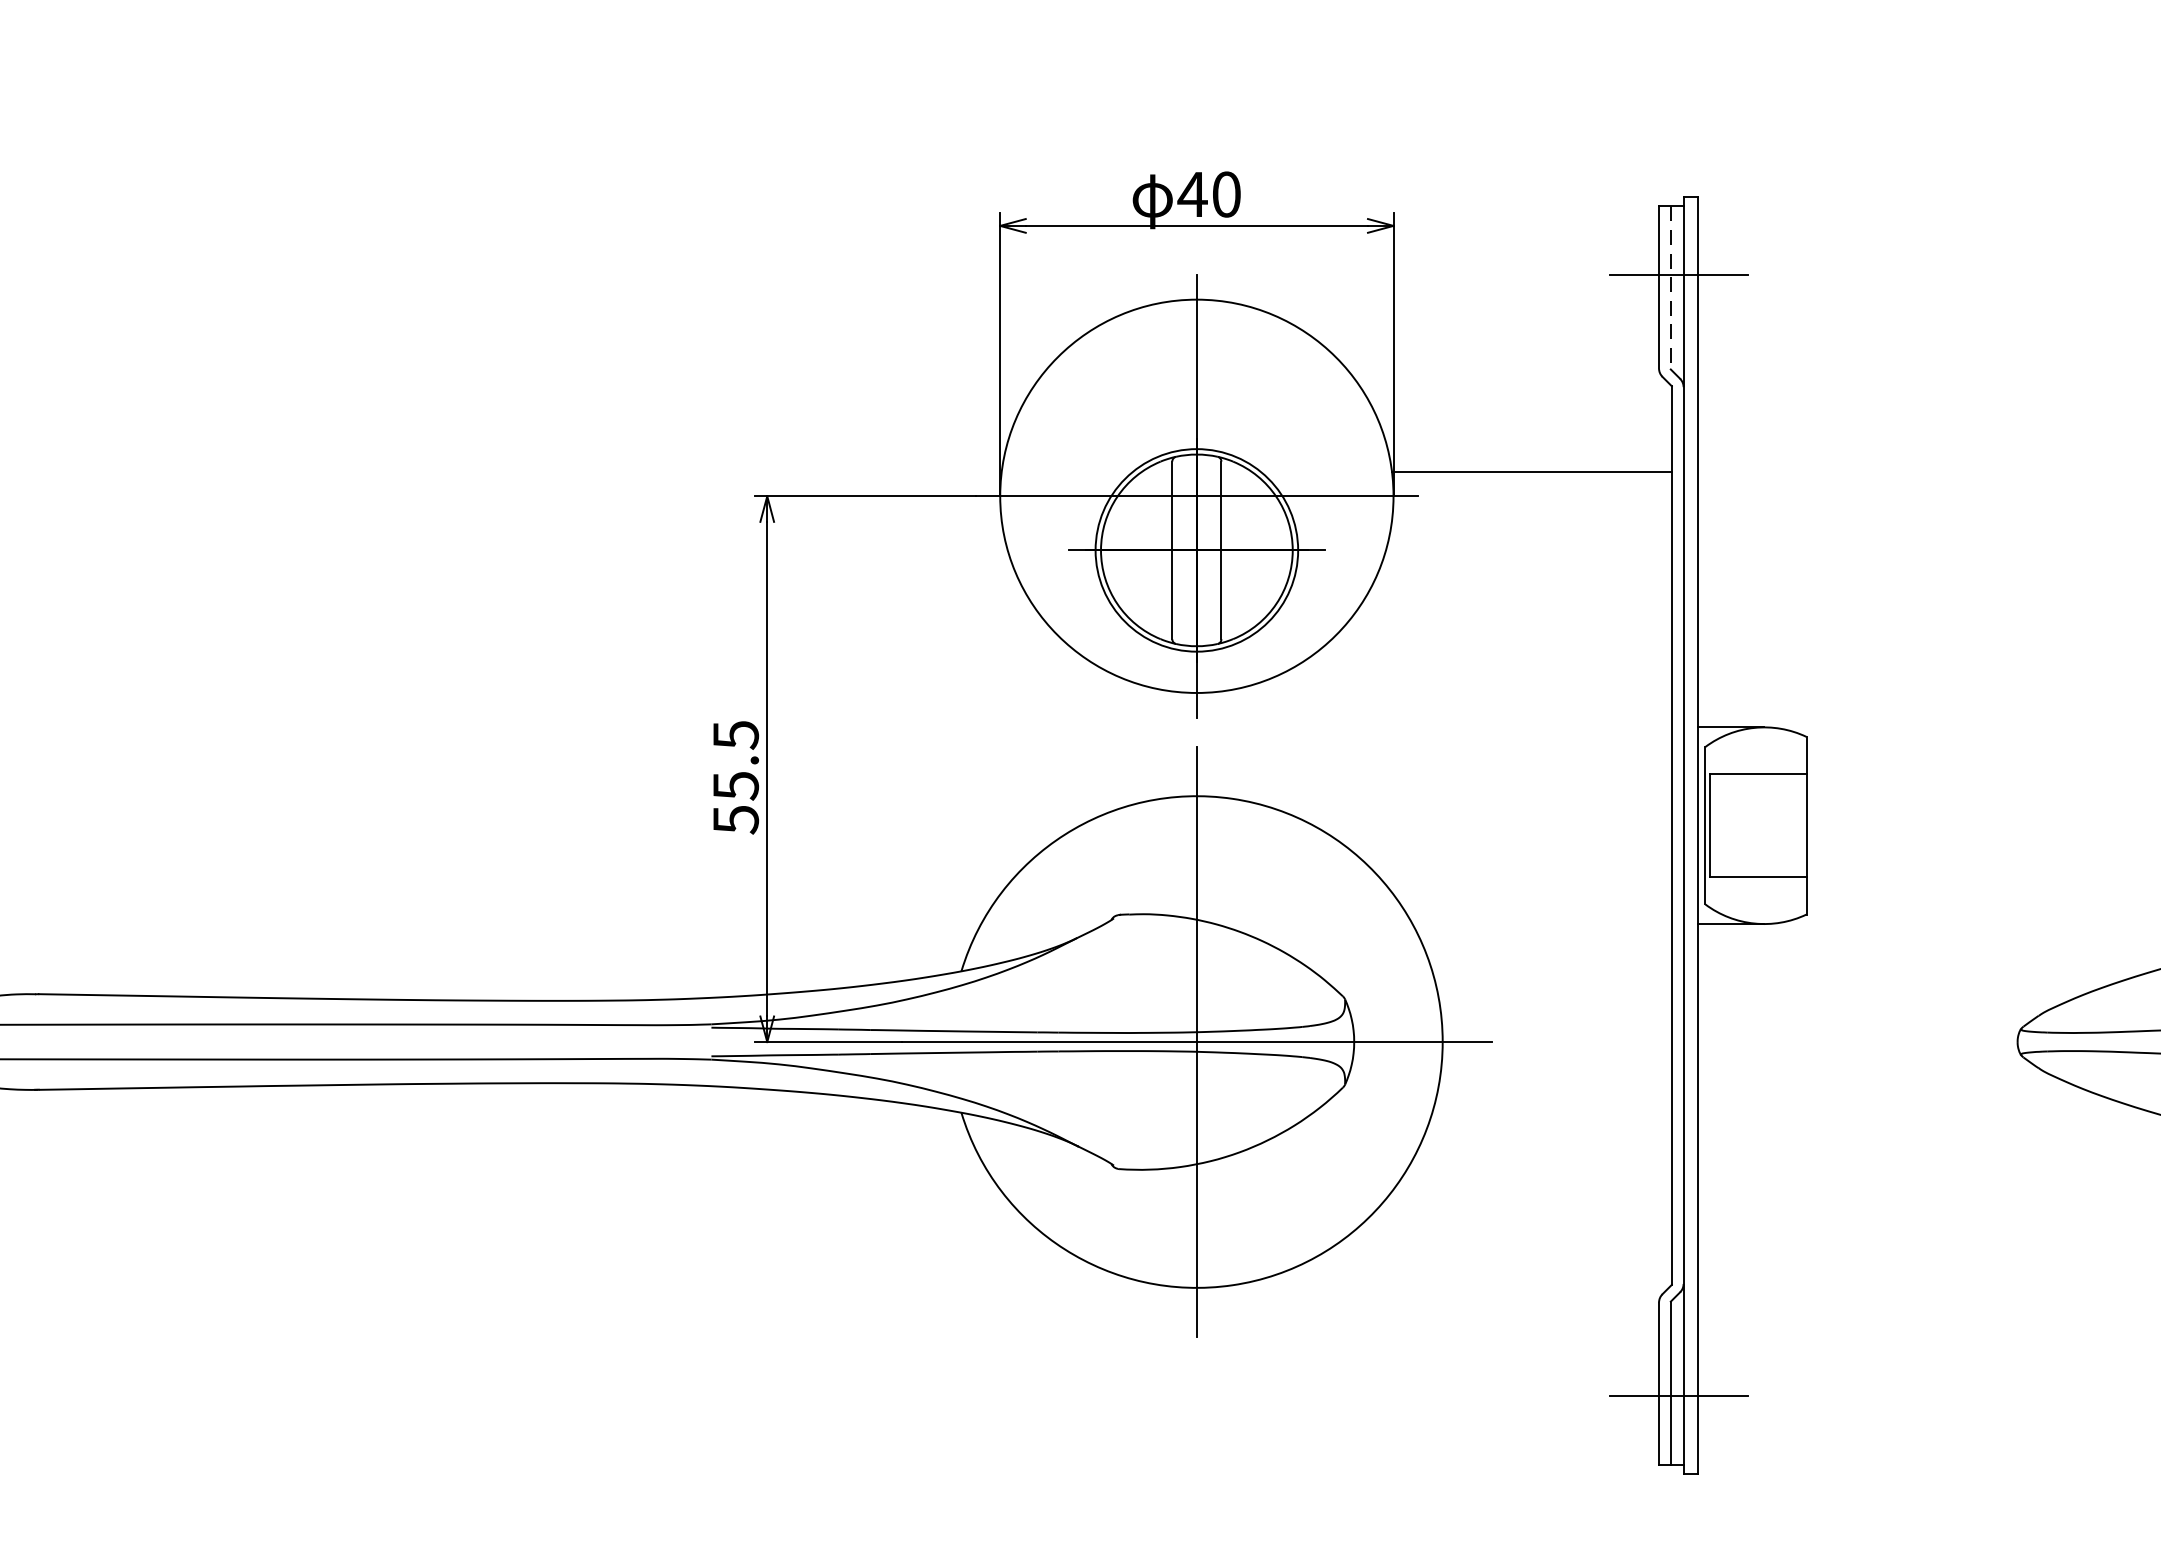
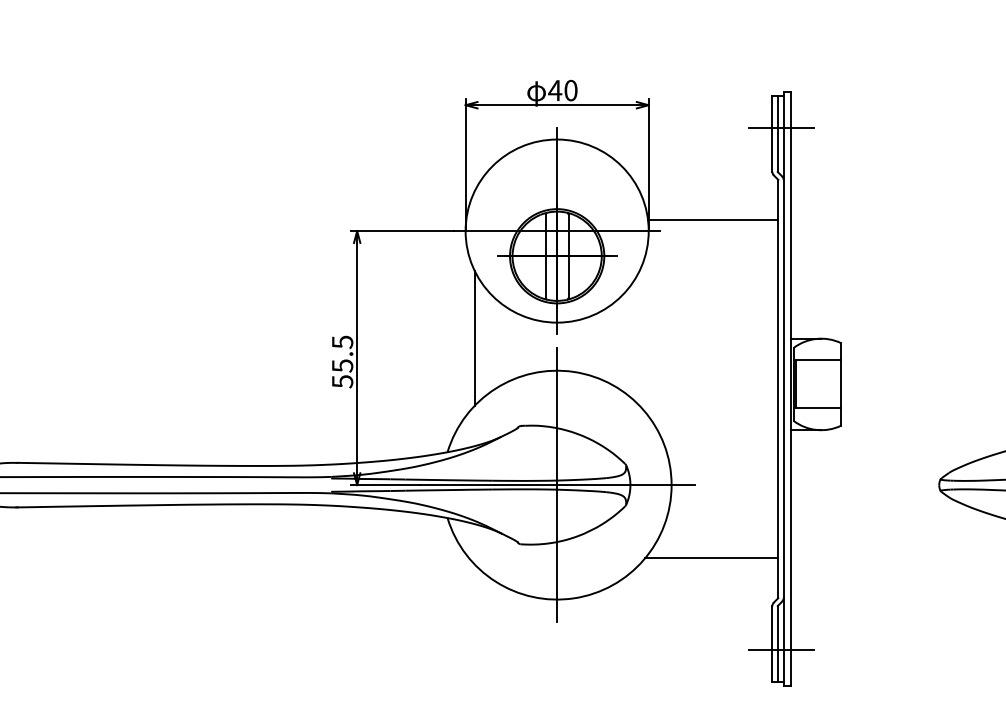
line: (1670, 288) -> (777, 134), dashed -> solid
line: (1019, 727) -> (474, 338), added
line: (1526, 1199) -> (710, 558), added

